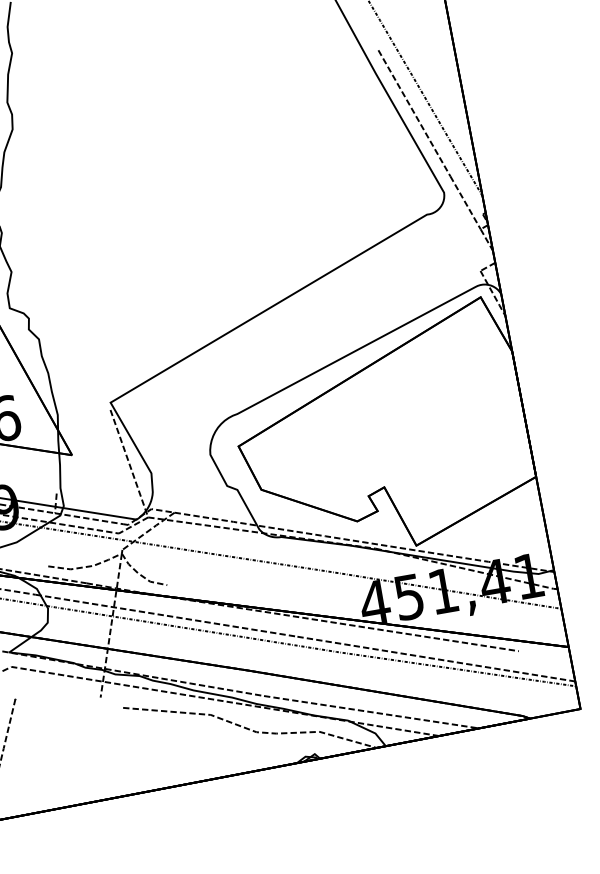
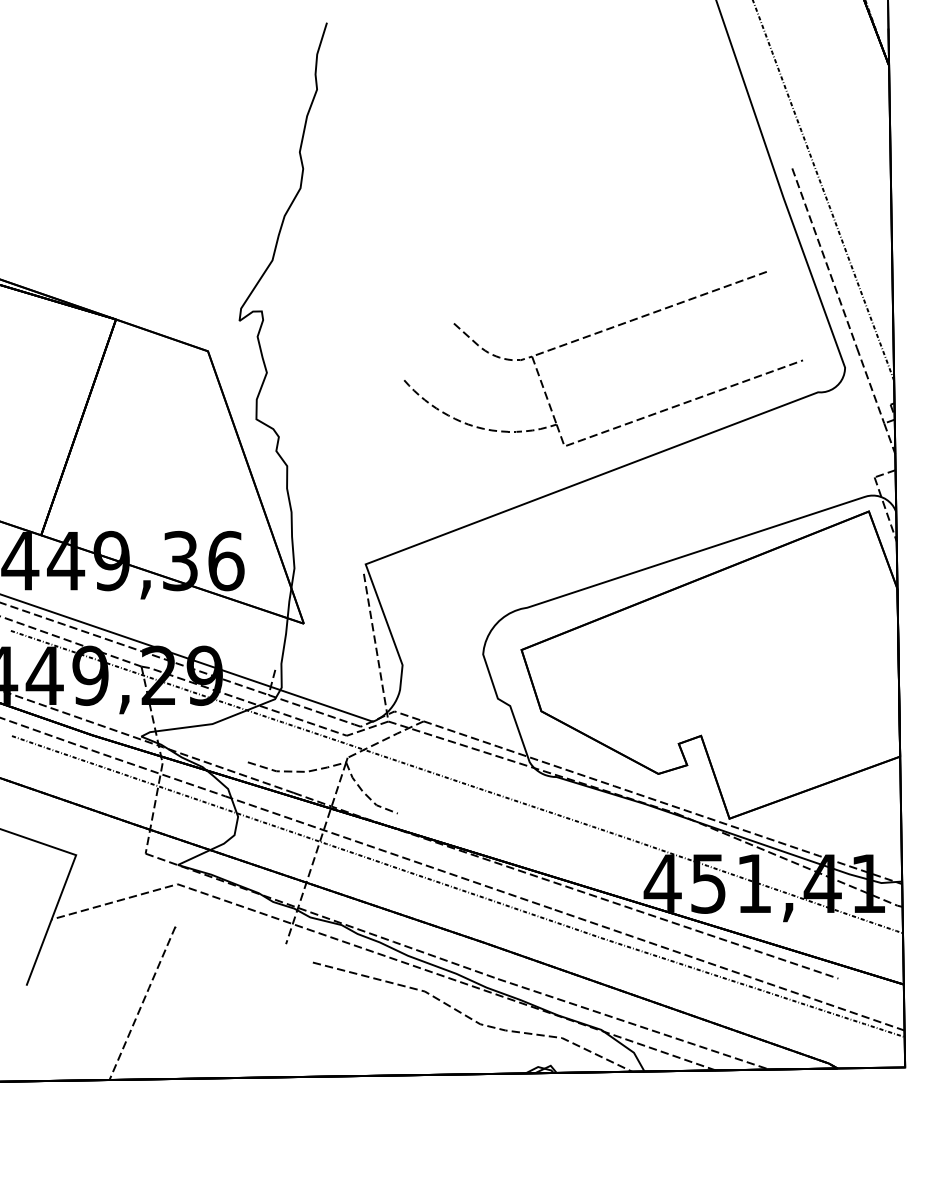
part: (253, 200) -> (596, 334), added

